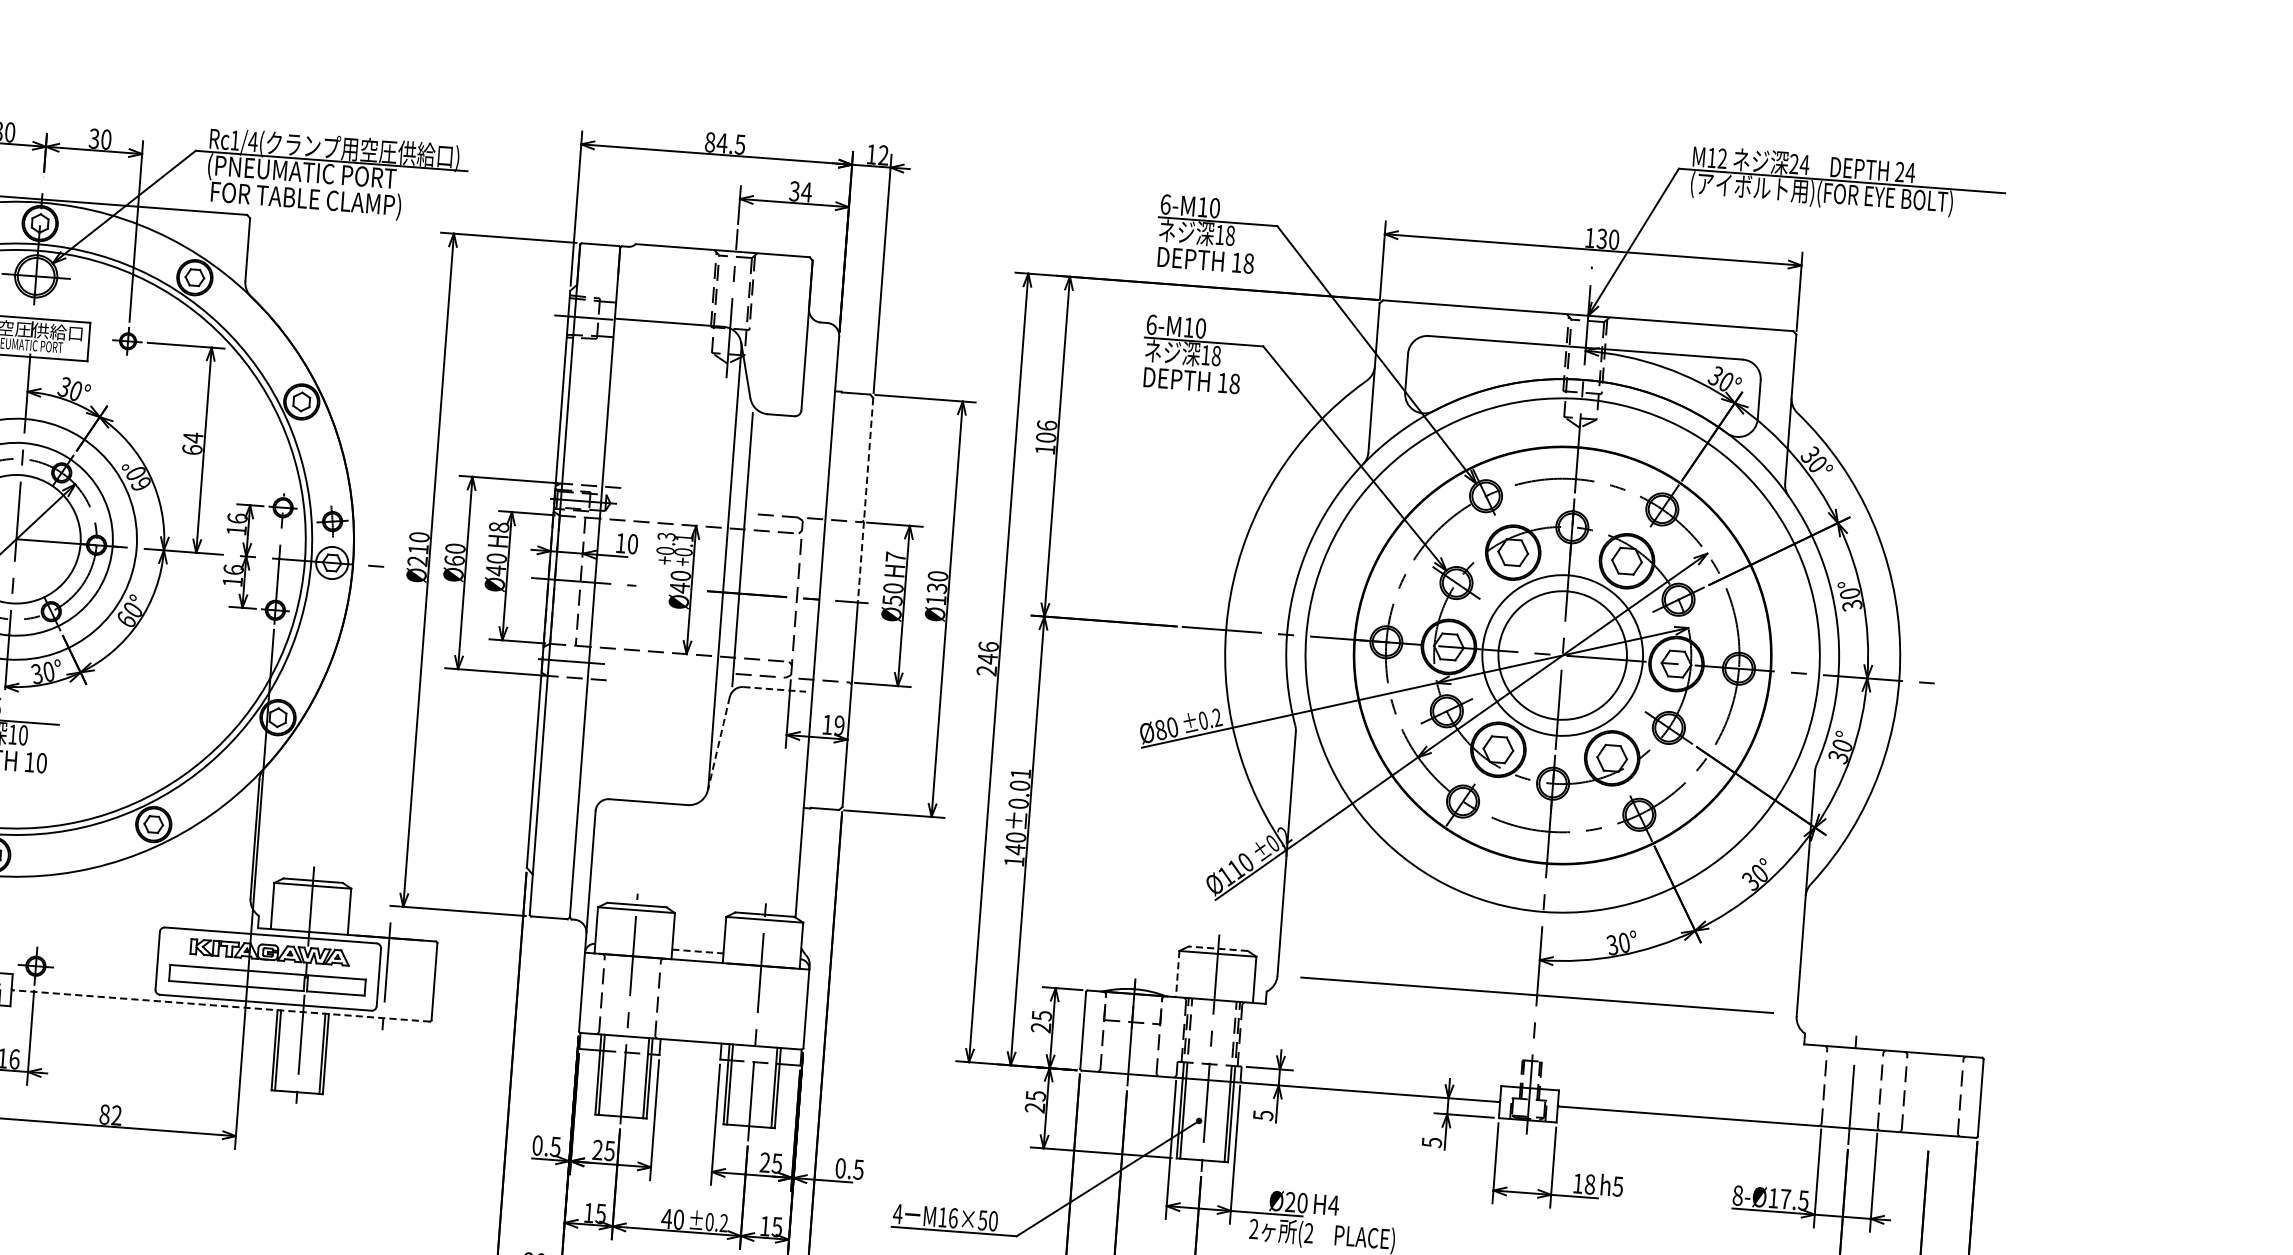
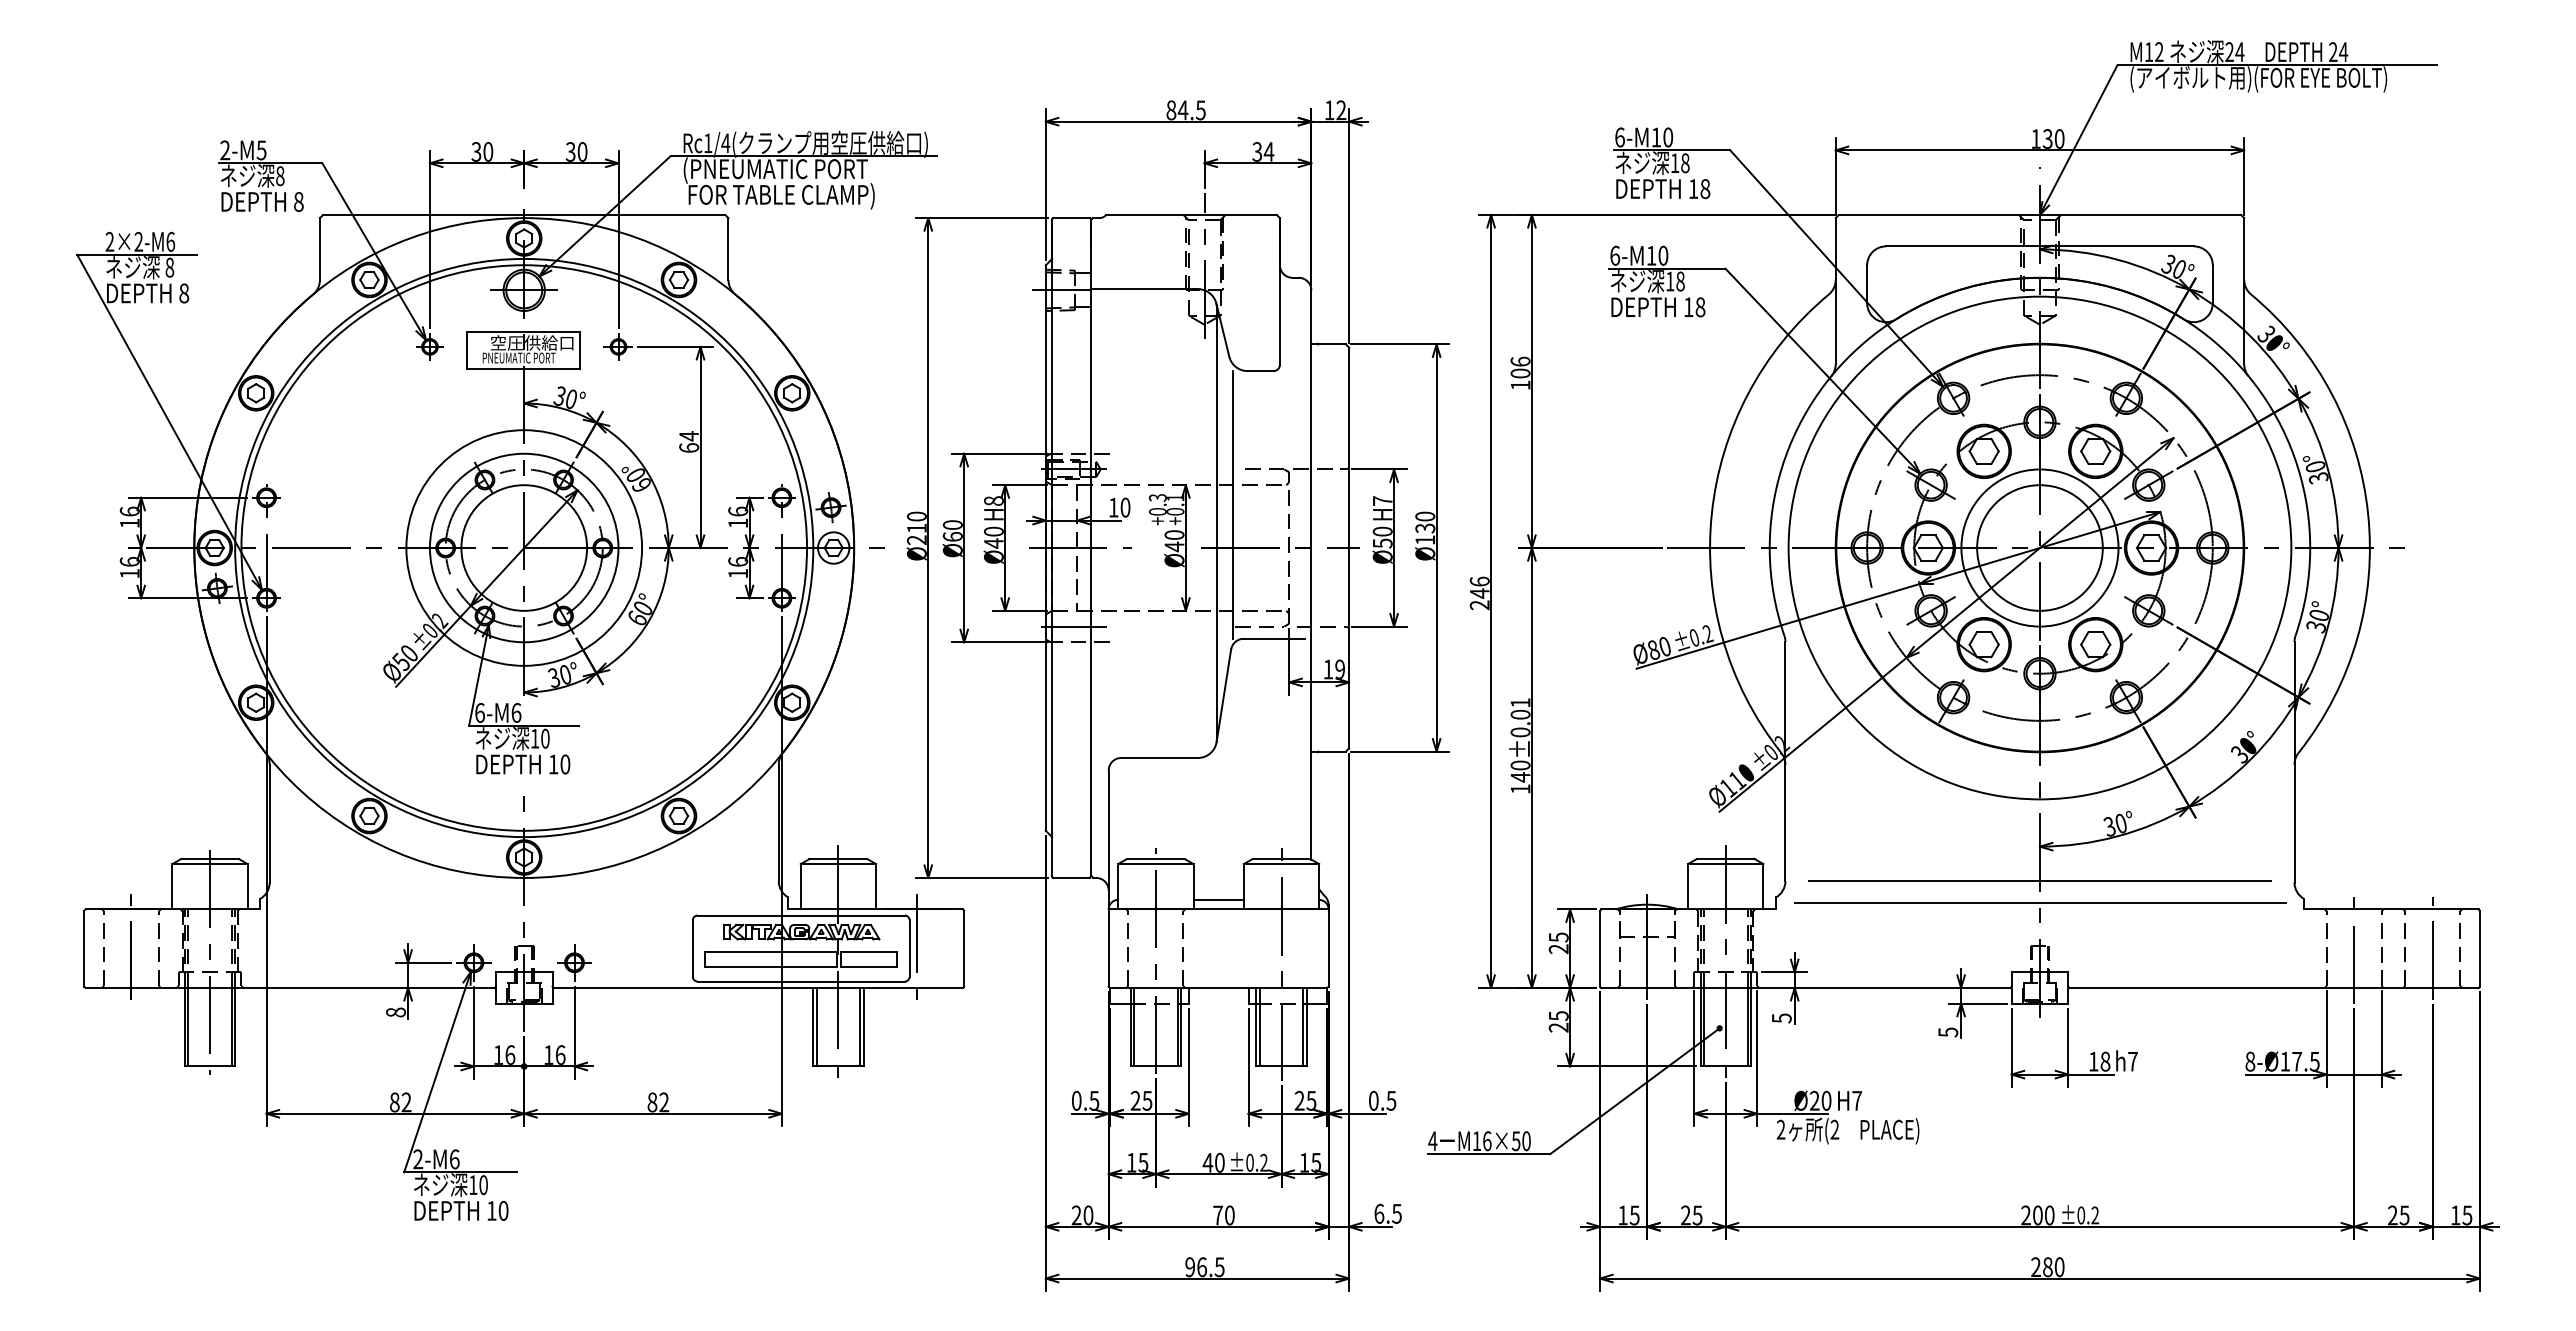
line: (865, 501) -> (1349, 448), dashed -> solid
line: (774, 689) -> (1274, 638), dashed -> solid
line: (718, 743) -> (1223, 695), dashed -> solid
line: (1218, 949) -> (1725, 859), dashed -> solid
line: (698, 951) -> (1219, 899), dashed -> solid
line: (1178, 973) -> (1688, 886), dashed -> solid
line: (221, 1005) -> (758, 987), dashed -> solid
line: (1534, 1018) -> (2039, 903), added
line: (1932, 1094) -> (2432, 948), added
text: (1617, 1186) -> (2132, 1061), h5 -> h7
text: (1333, 1205) -> (1856, 1100), H4 -> H7

